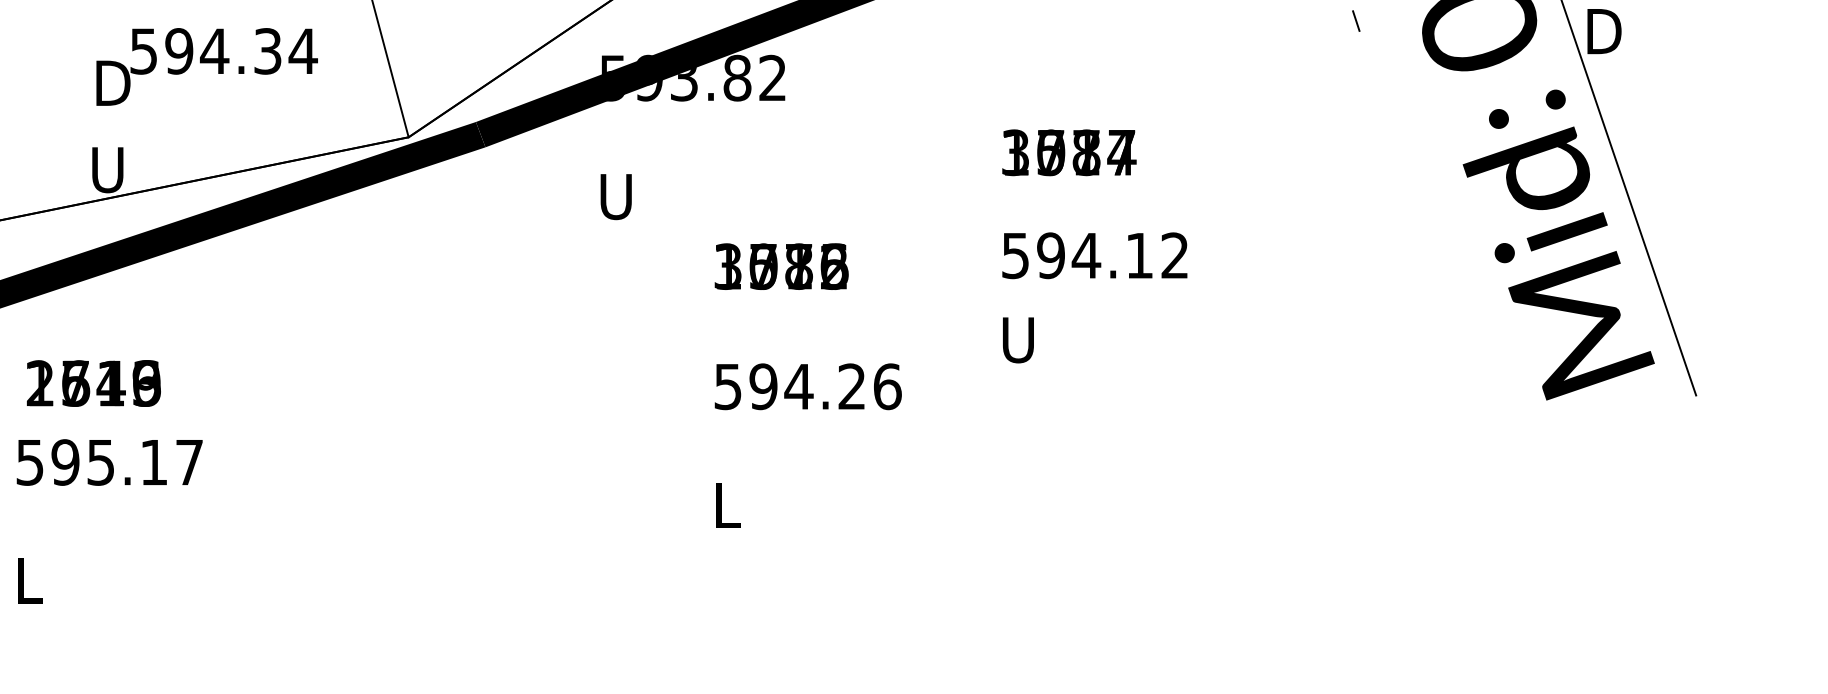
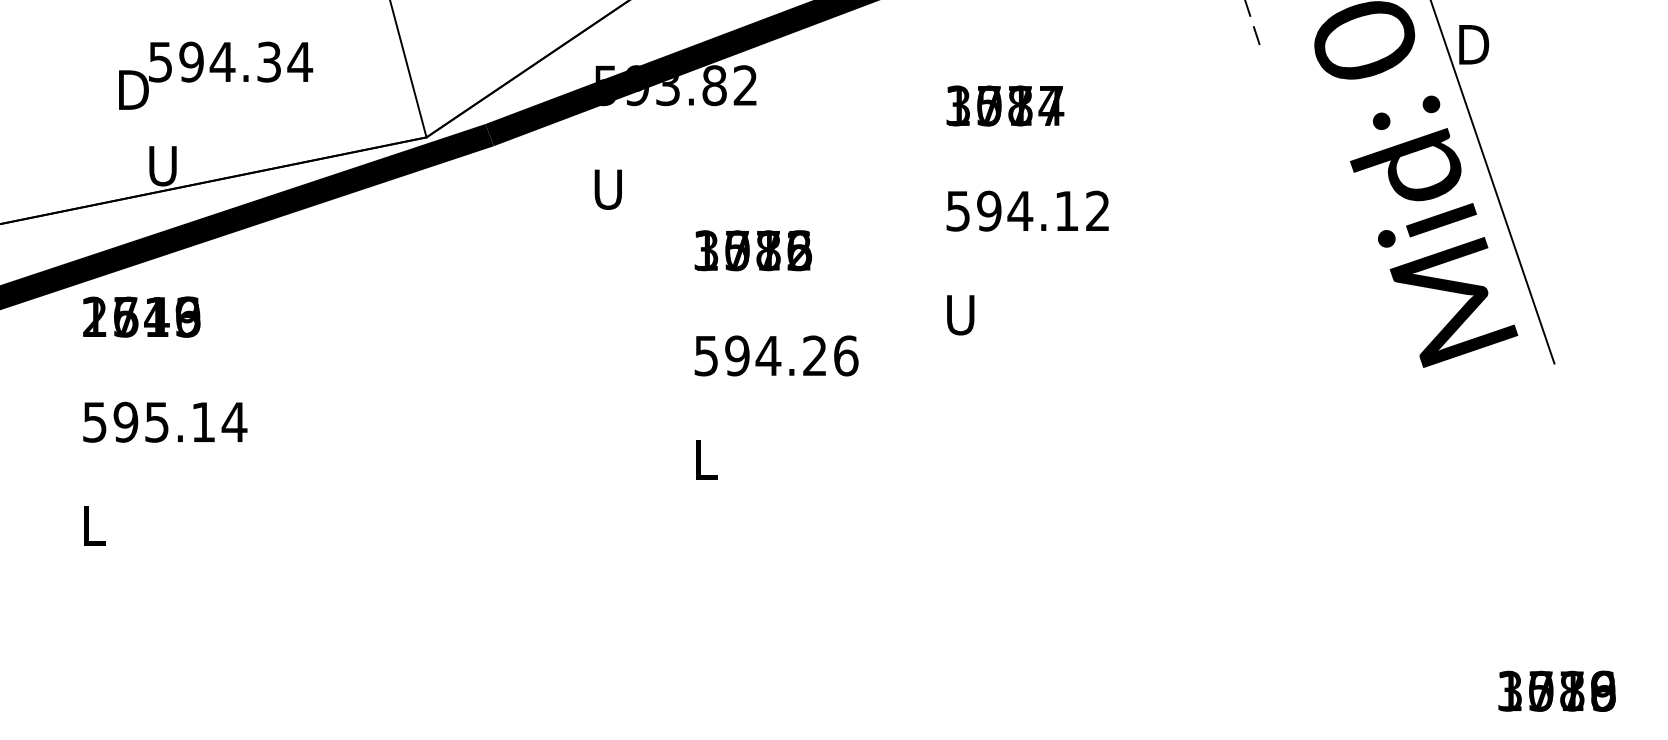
text: (207, 66) -> (216, 75), moved
text: (1069, 152) -> (1005, 105), moved
text: (1094, 254) -> (1027, 210), moved
text: (93, 382) -> (141, 316), moved
text: (189, 462) -> (234, 422), 595.17 -> 595.14

